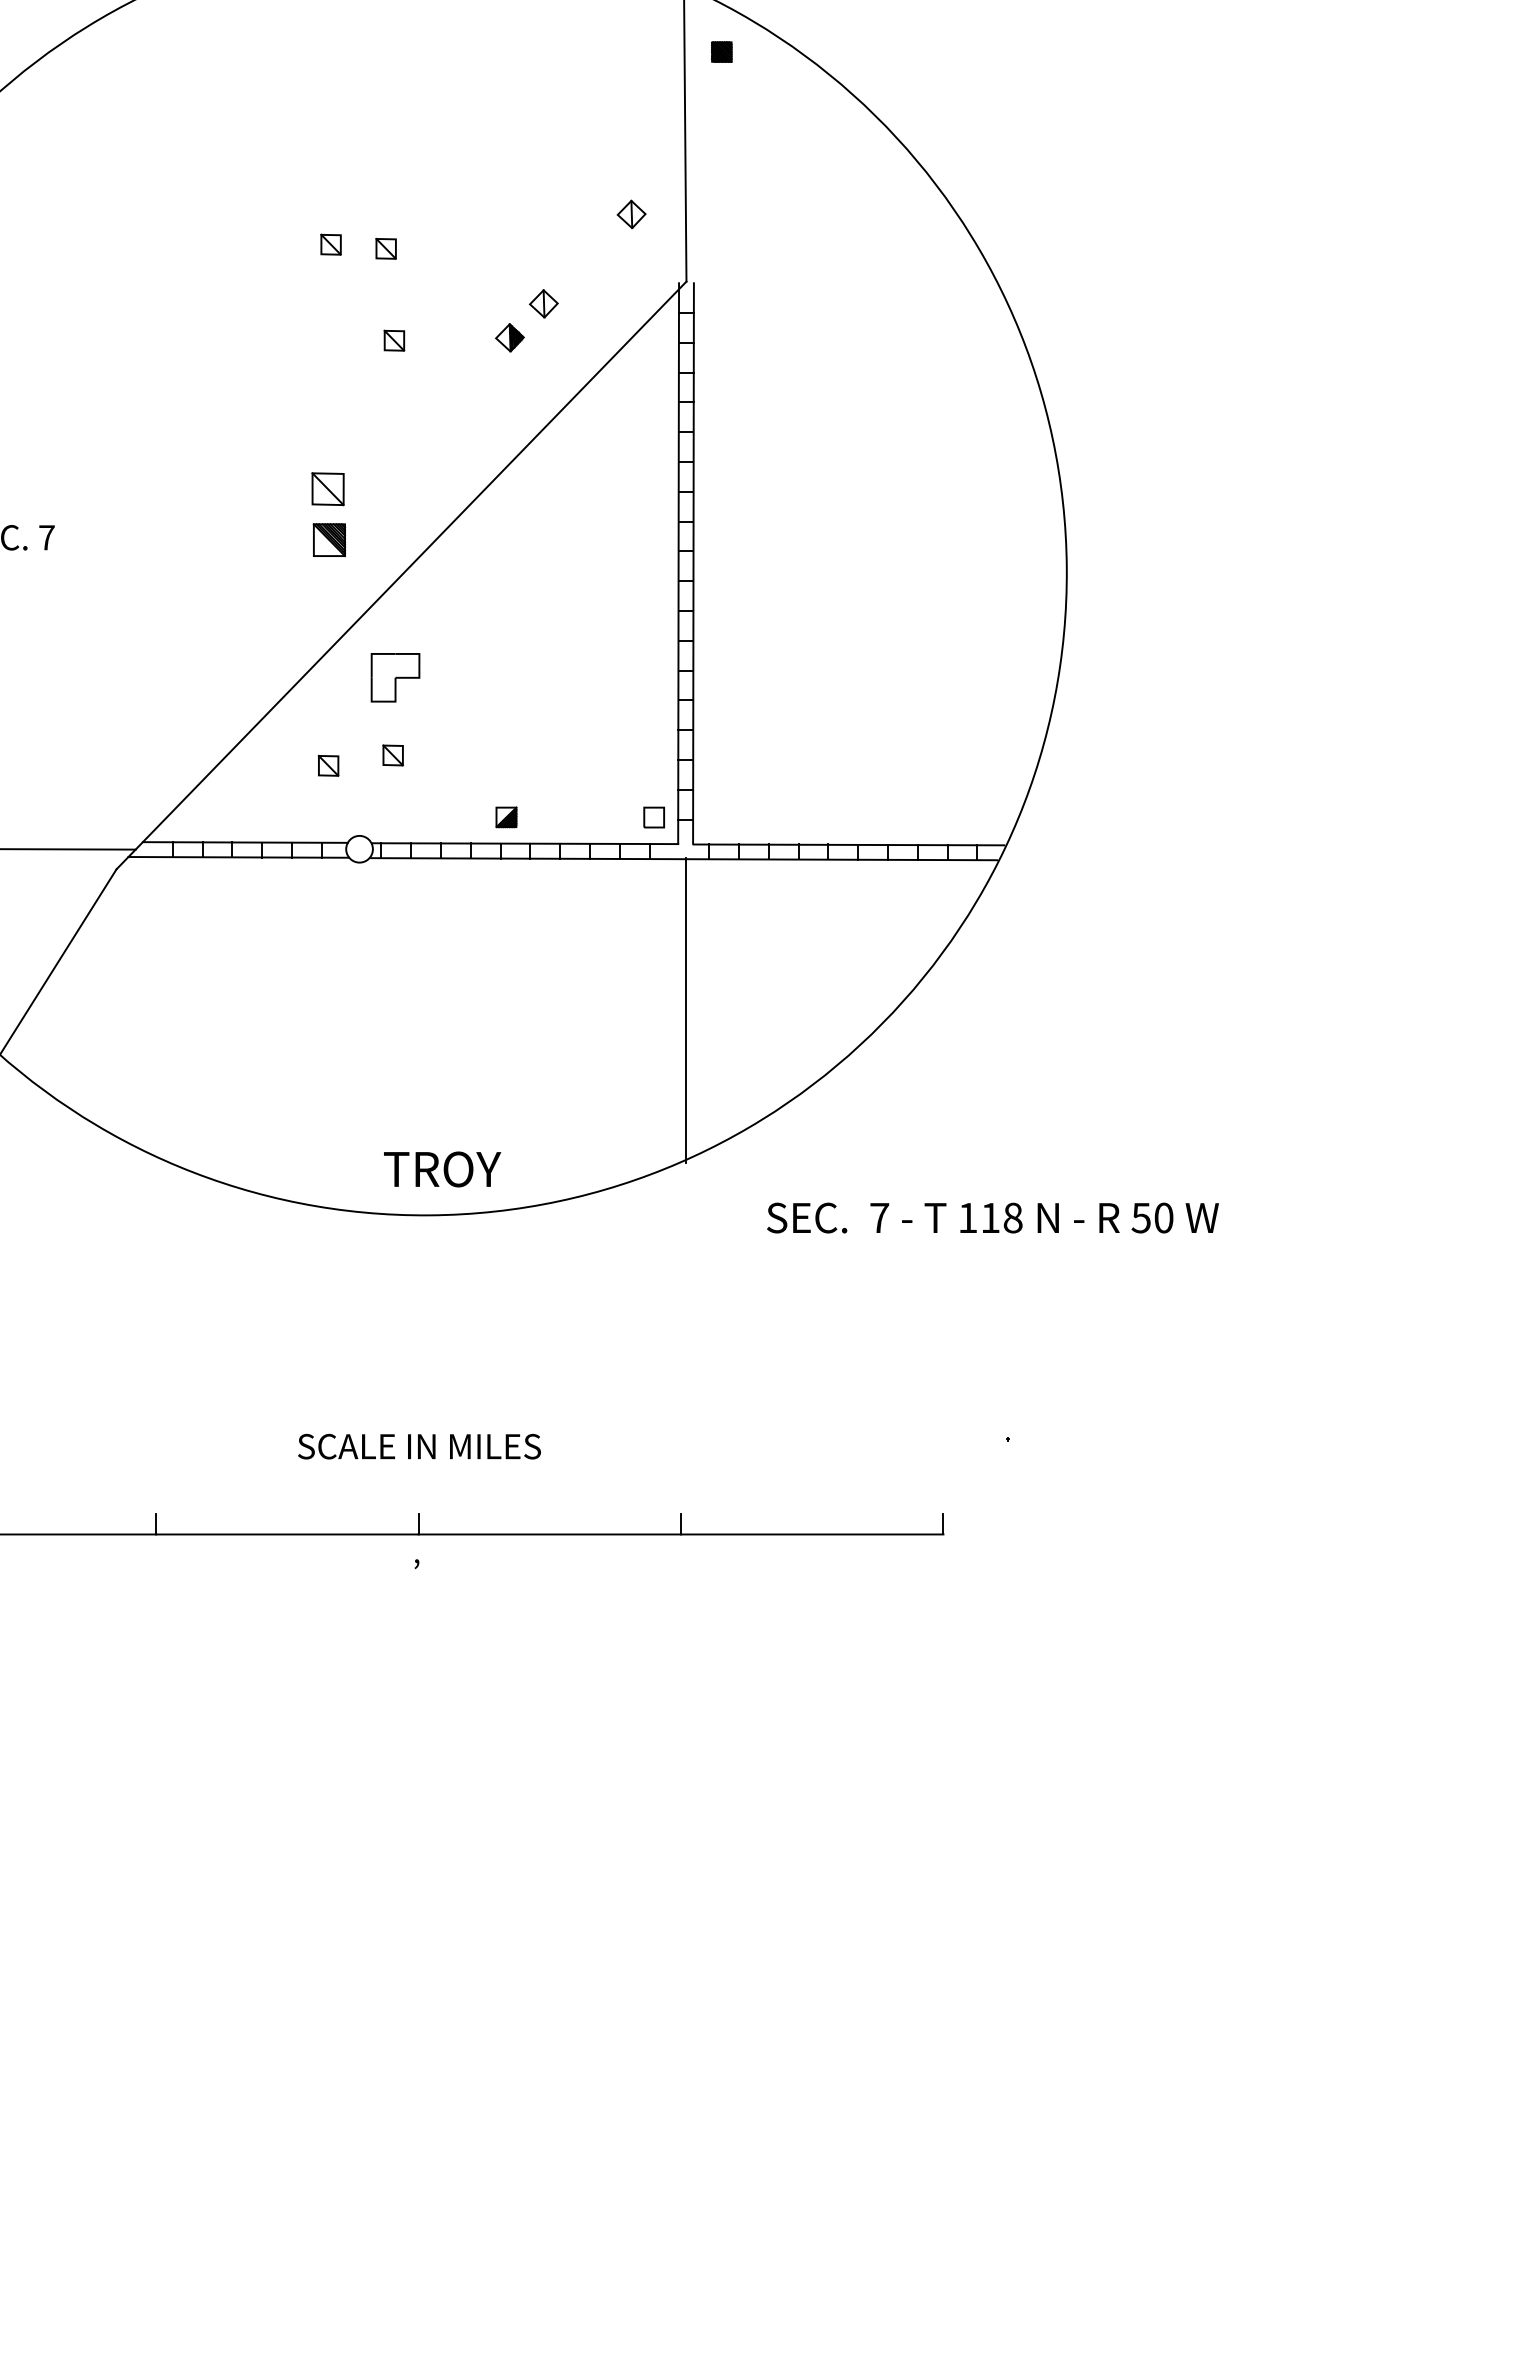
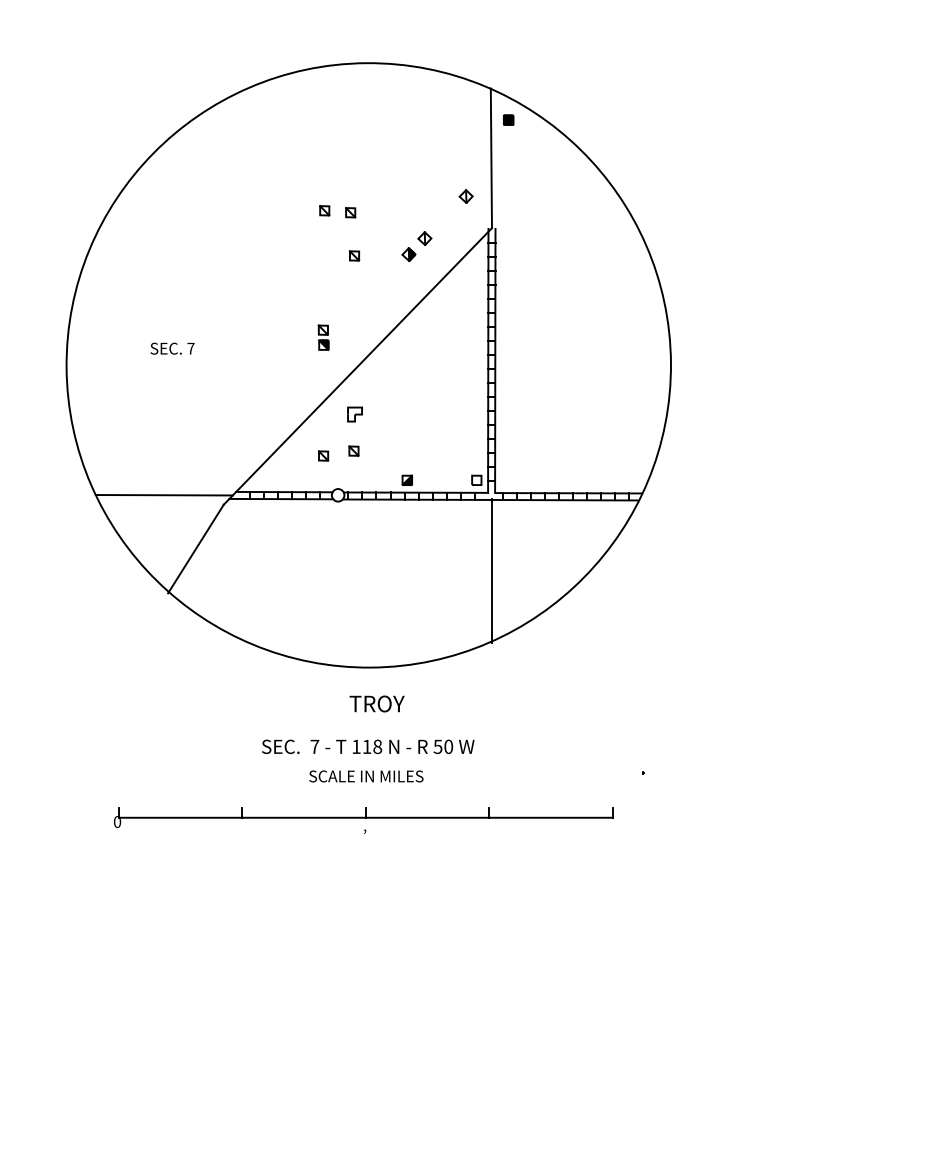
part: (328, 513) -> (323, 337), size x0.62
part: (394, 677) -> (354, 414), size x0.62
text: (441, 1168) -> (376, 703), moved
text: (993, 1217) -> (368, 746), moved

